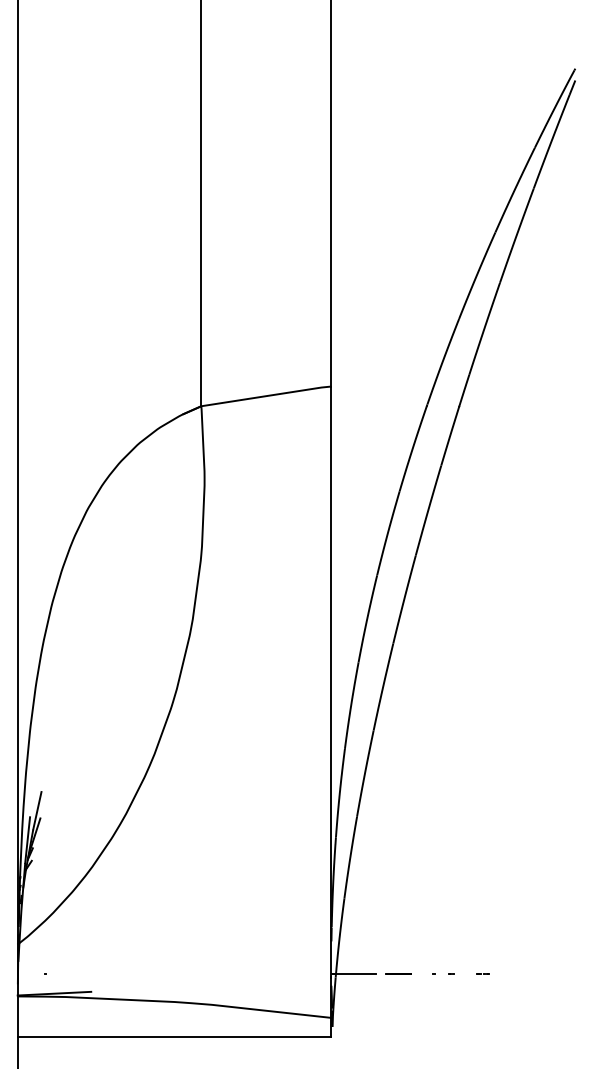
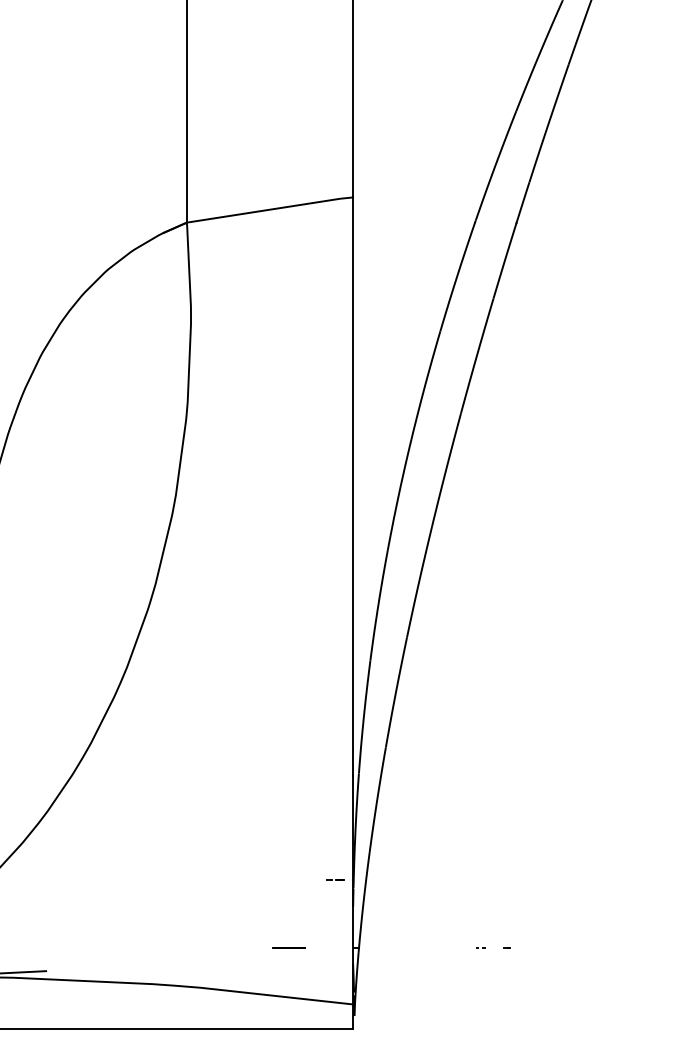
line: (356, 973) -> (385, 947), removed
line: (398, 973) -> (289, 947), moved
line: (481, 973) -> (332, 879), moved

